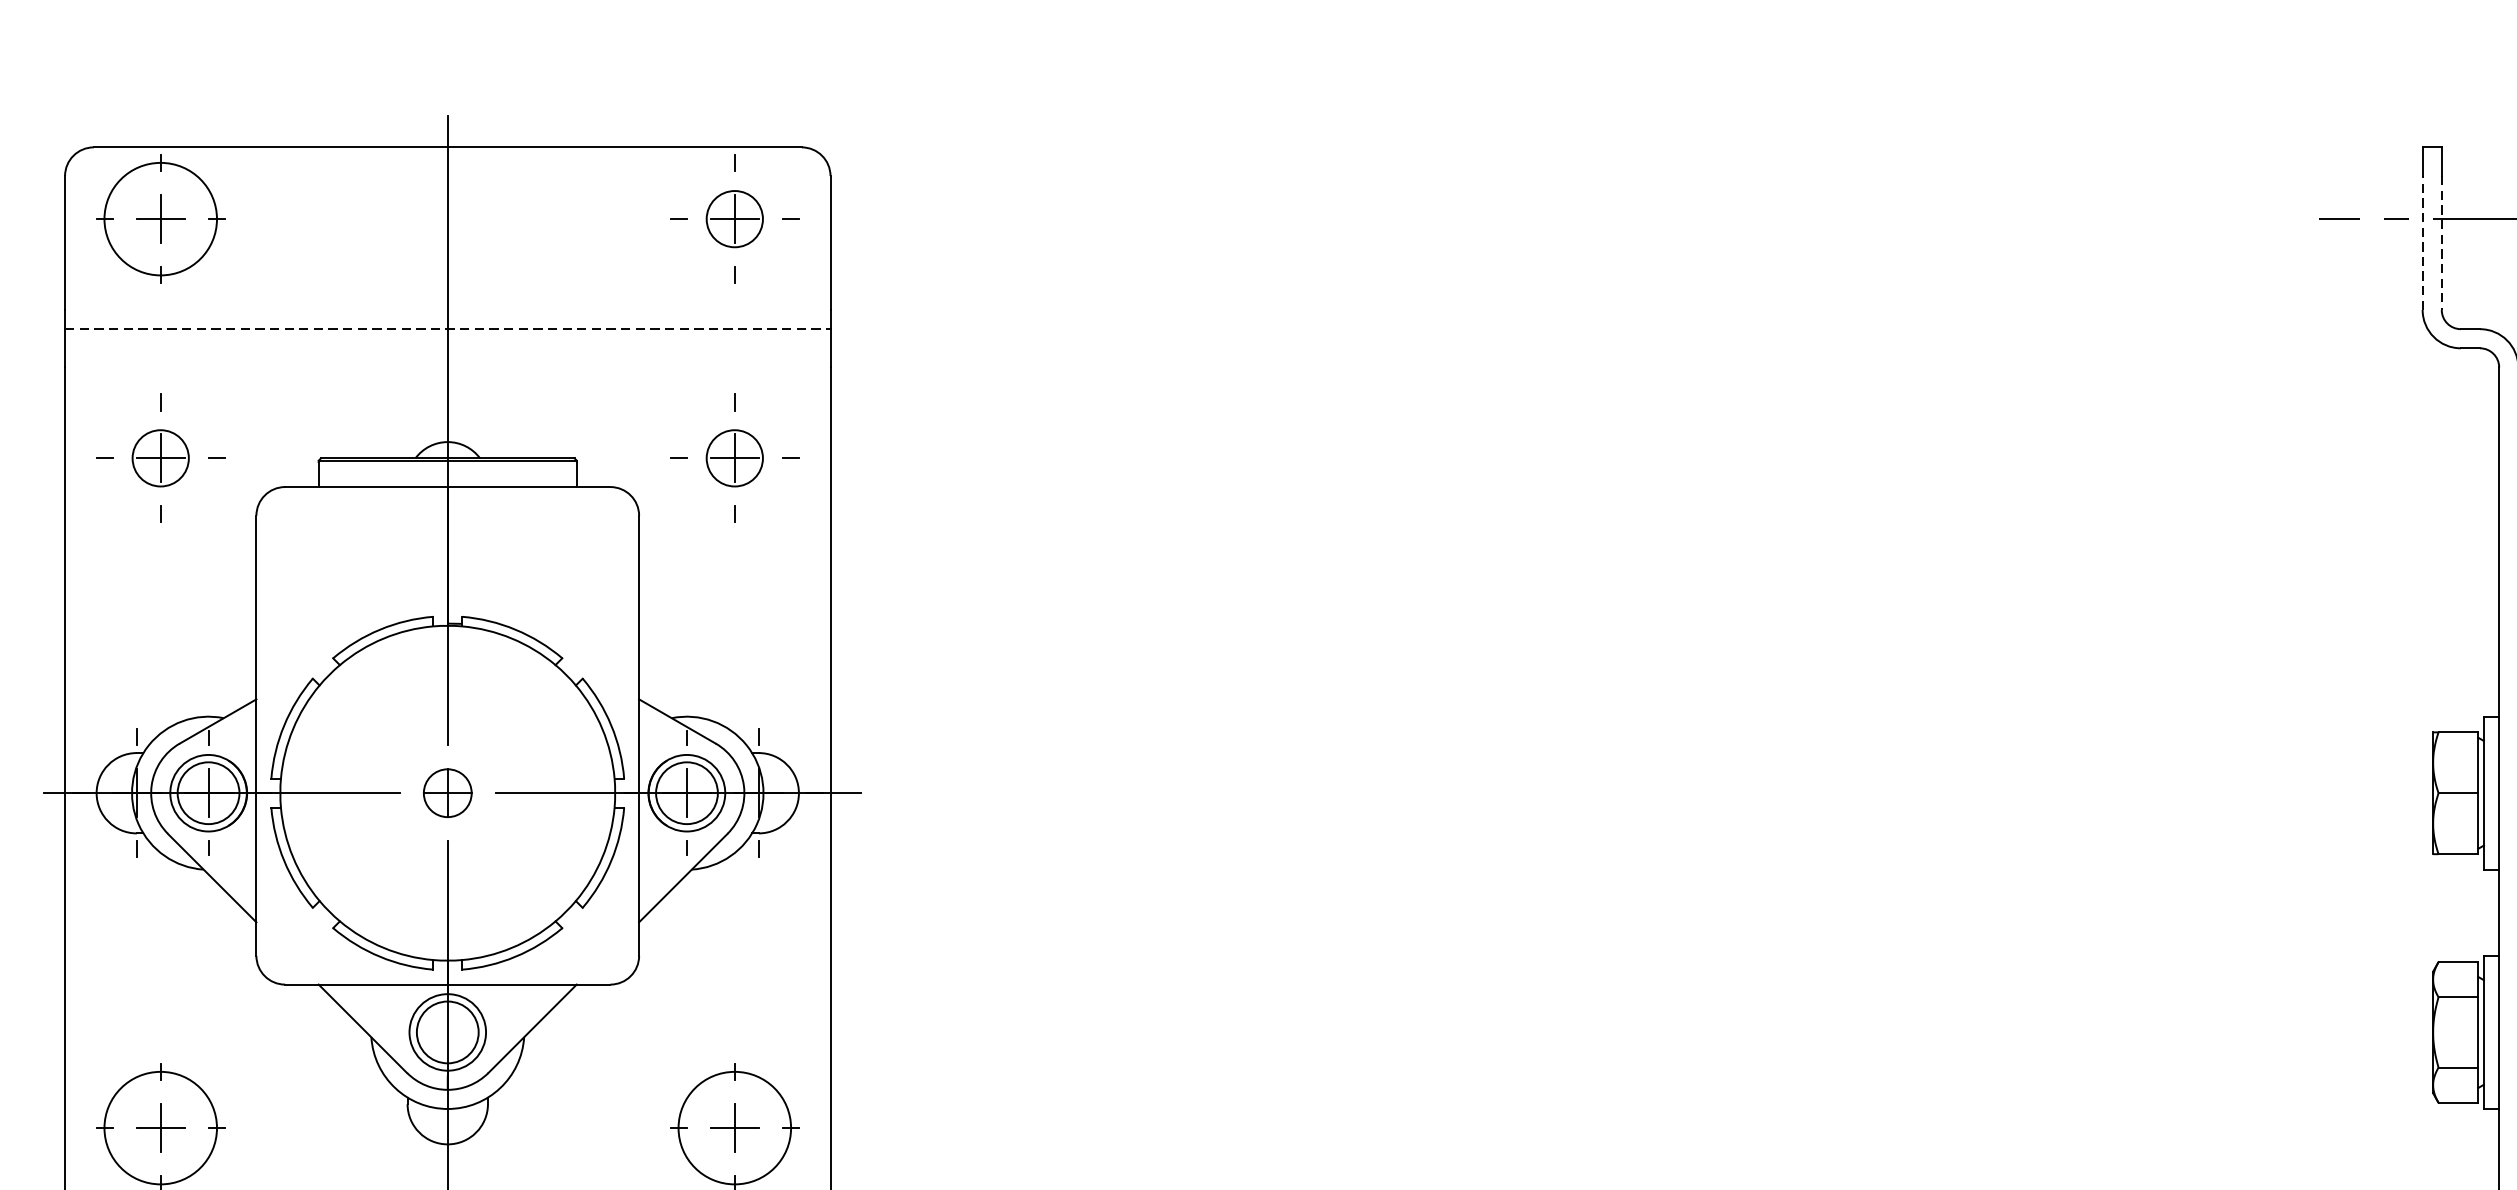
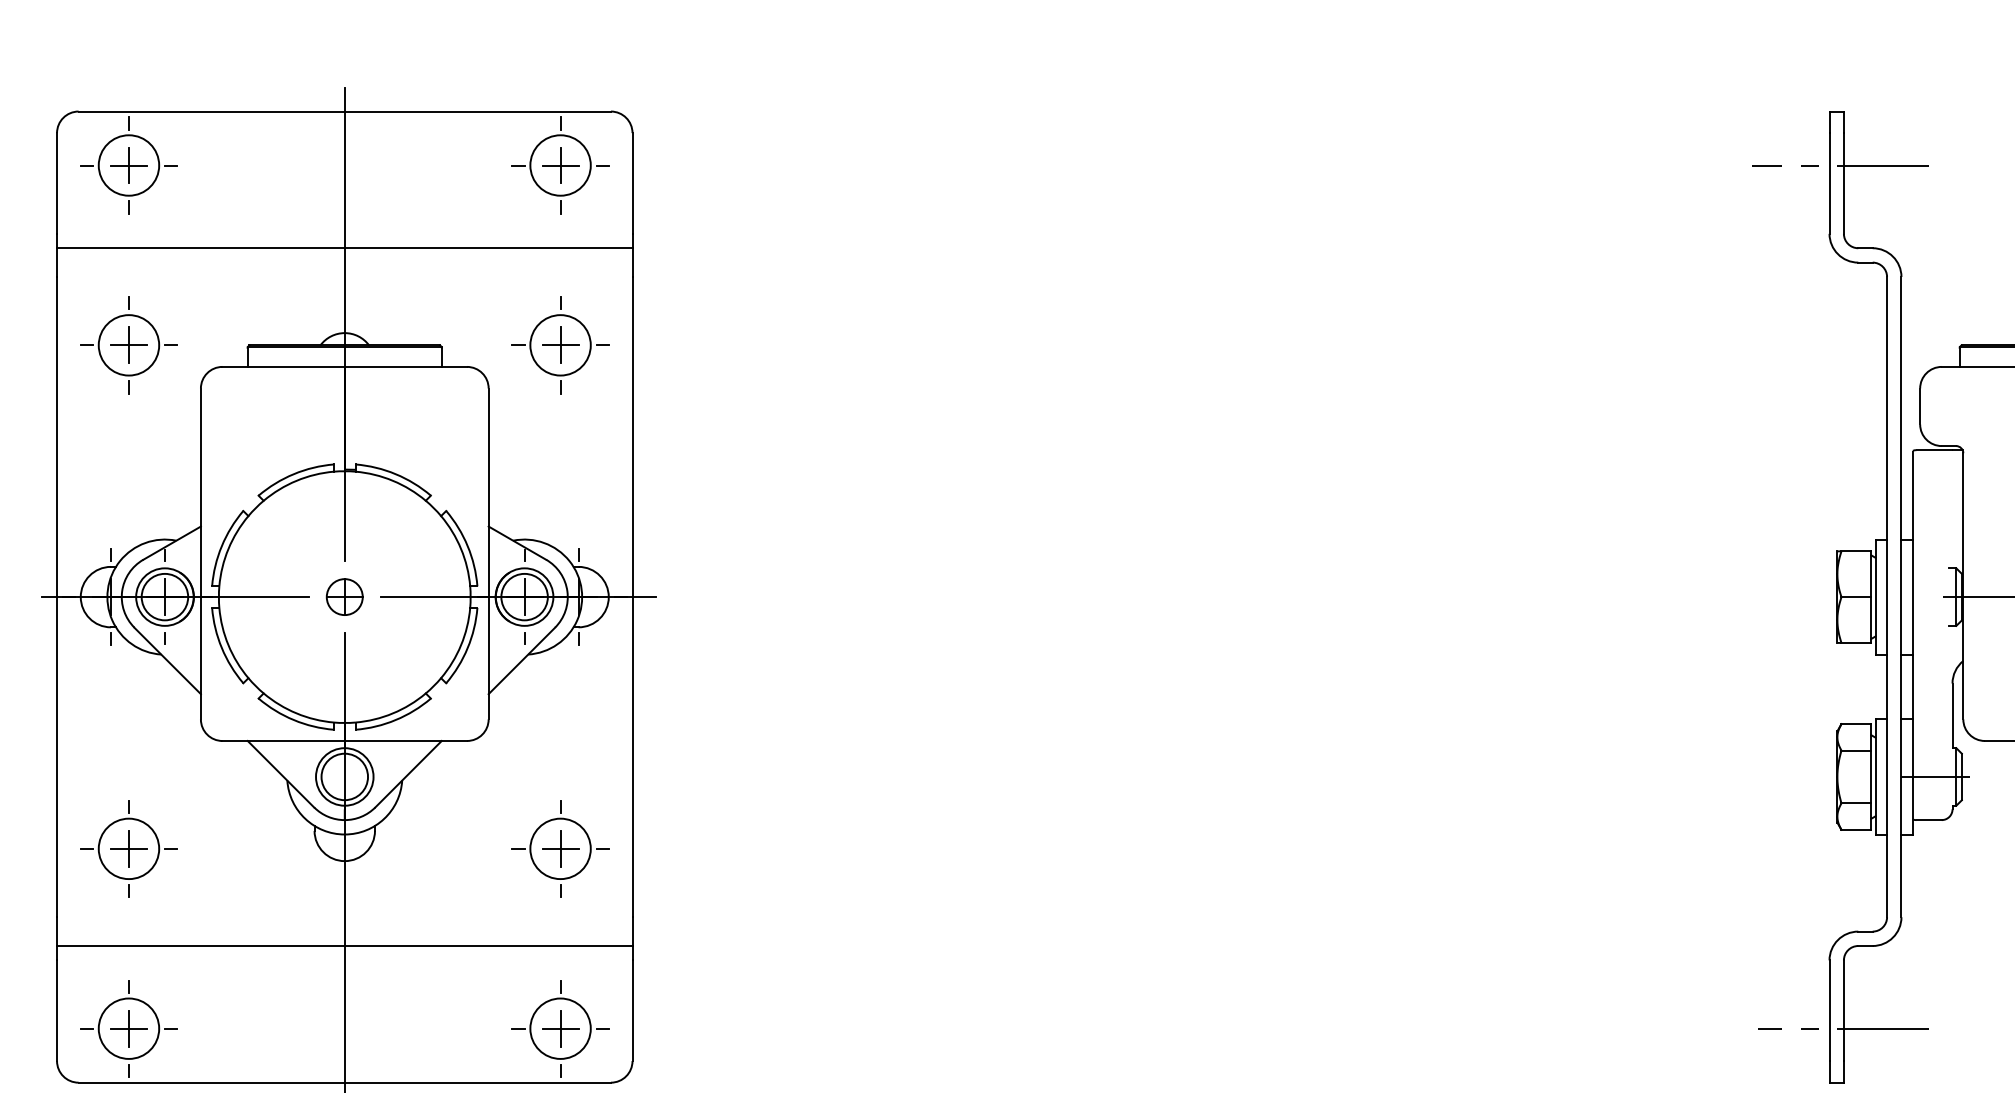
circle: (160, 219) -> (128, 165), size x0.71
circle: (734, 219) -> (560, 165), size x1.43
line: (2422, 241) -> (1829, 182), dashed -> solid
line: (2441, 243) -> (1843, 183), dashed -> solid
line: (447, 329) -> (344, 248), dashed -> solid
circle: (160, 458) -> (128, 345), size x1.43
circle: (734, 458) -> (560, 345), size x1.43
circle: (160, 1127) -> (128, 848), size x0.71
circle: (734, 1127) -> (560, 848), size x0.71

